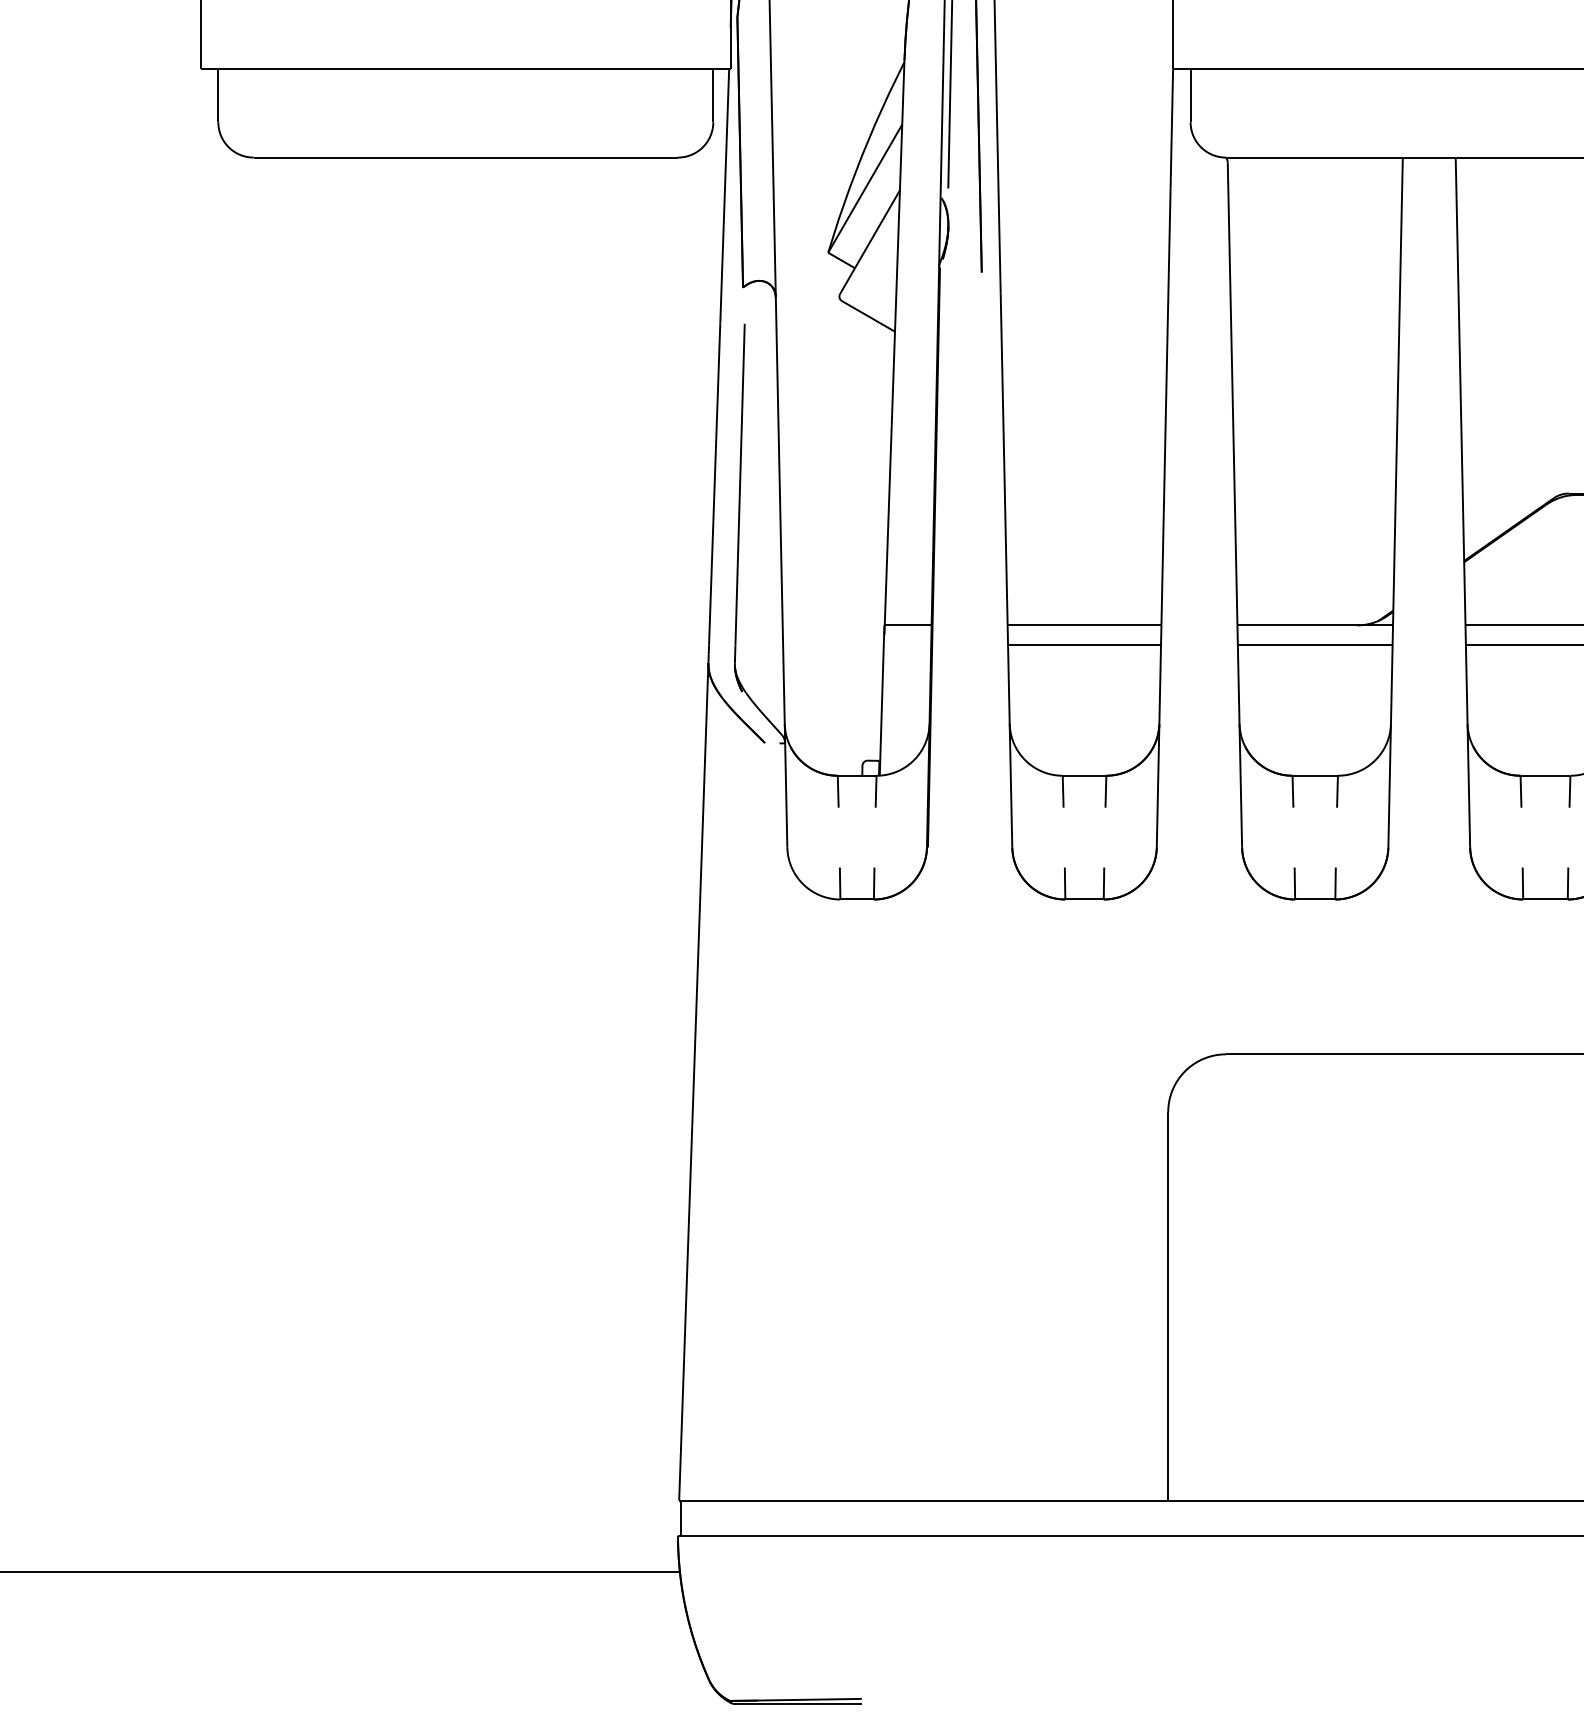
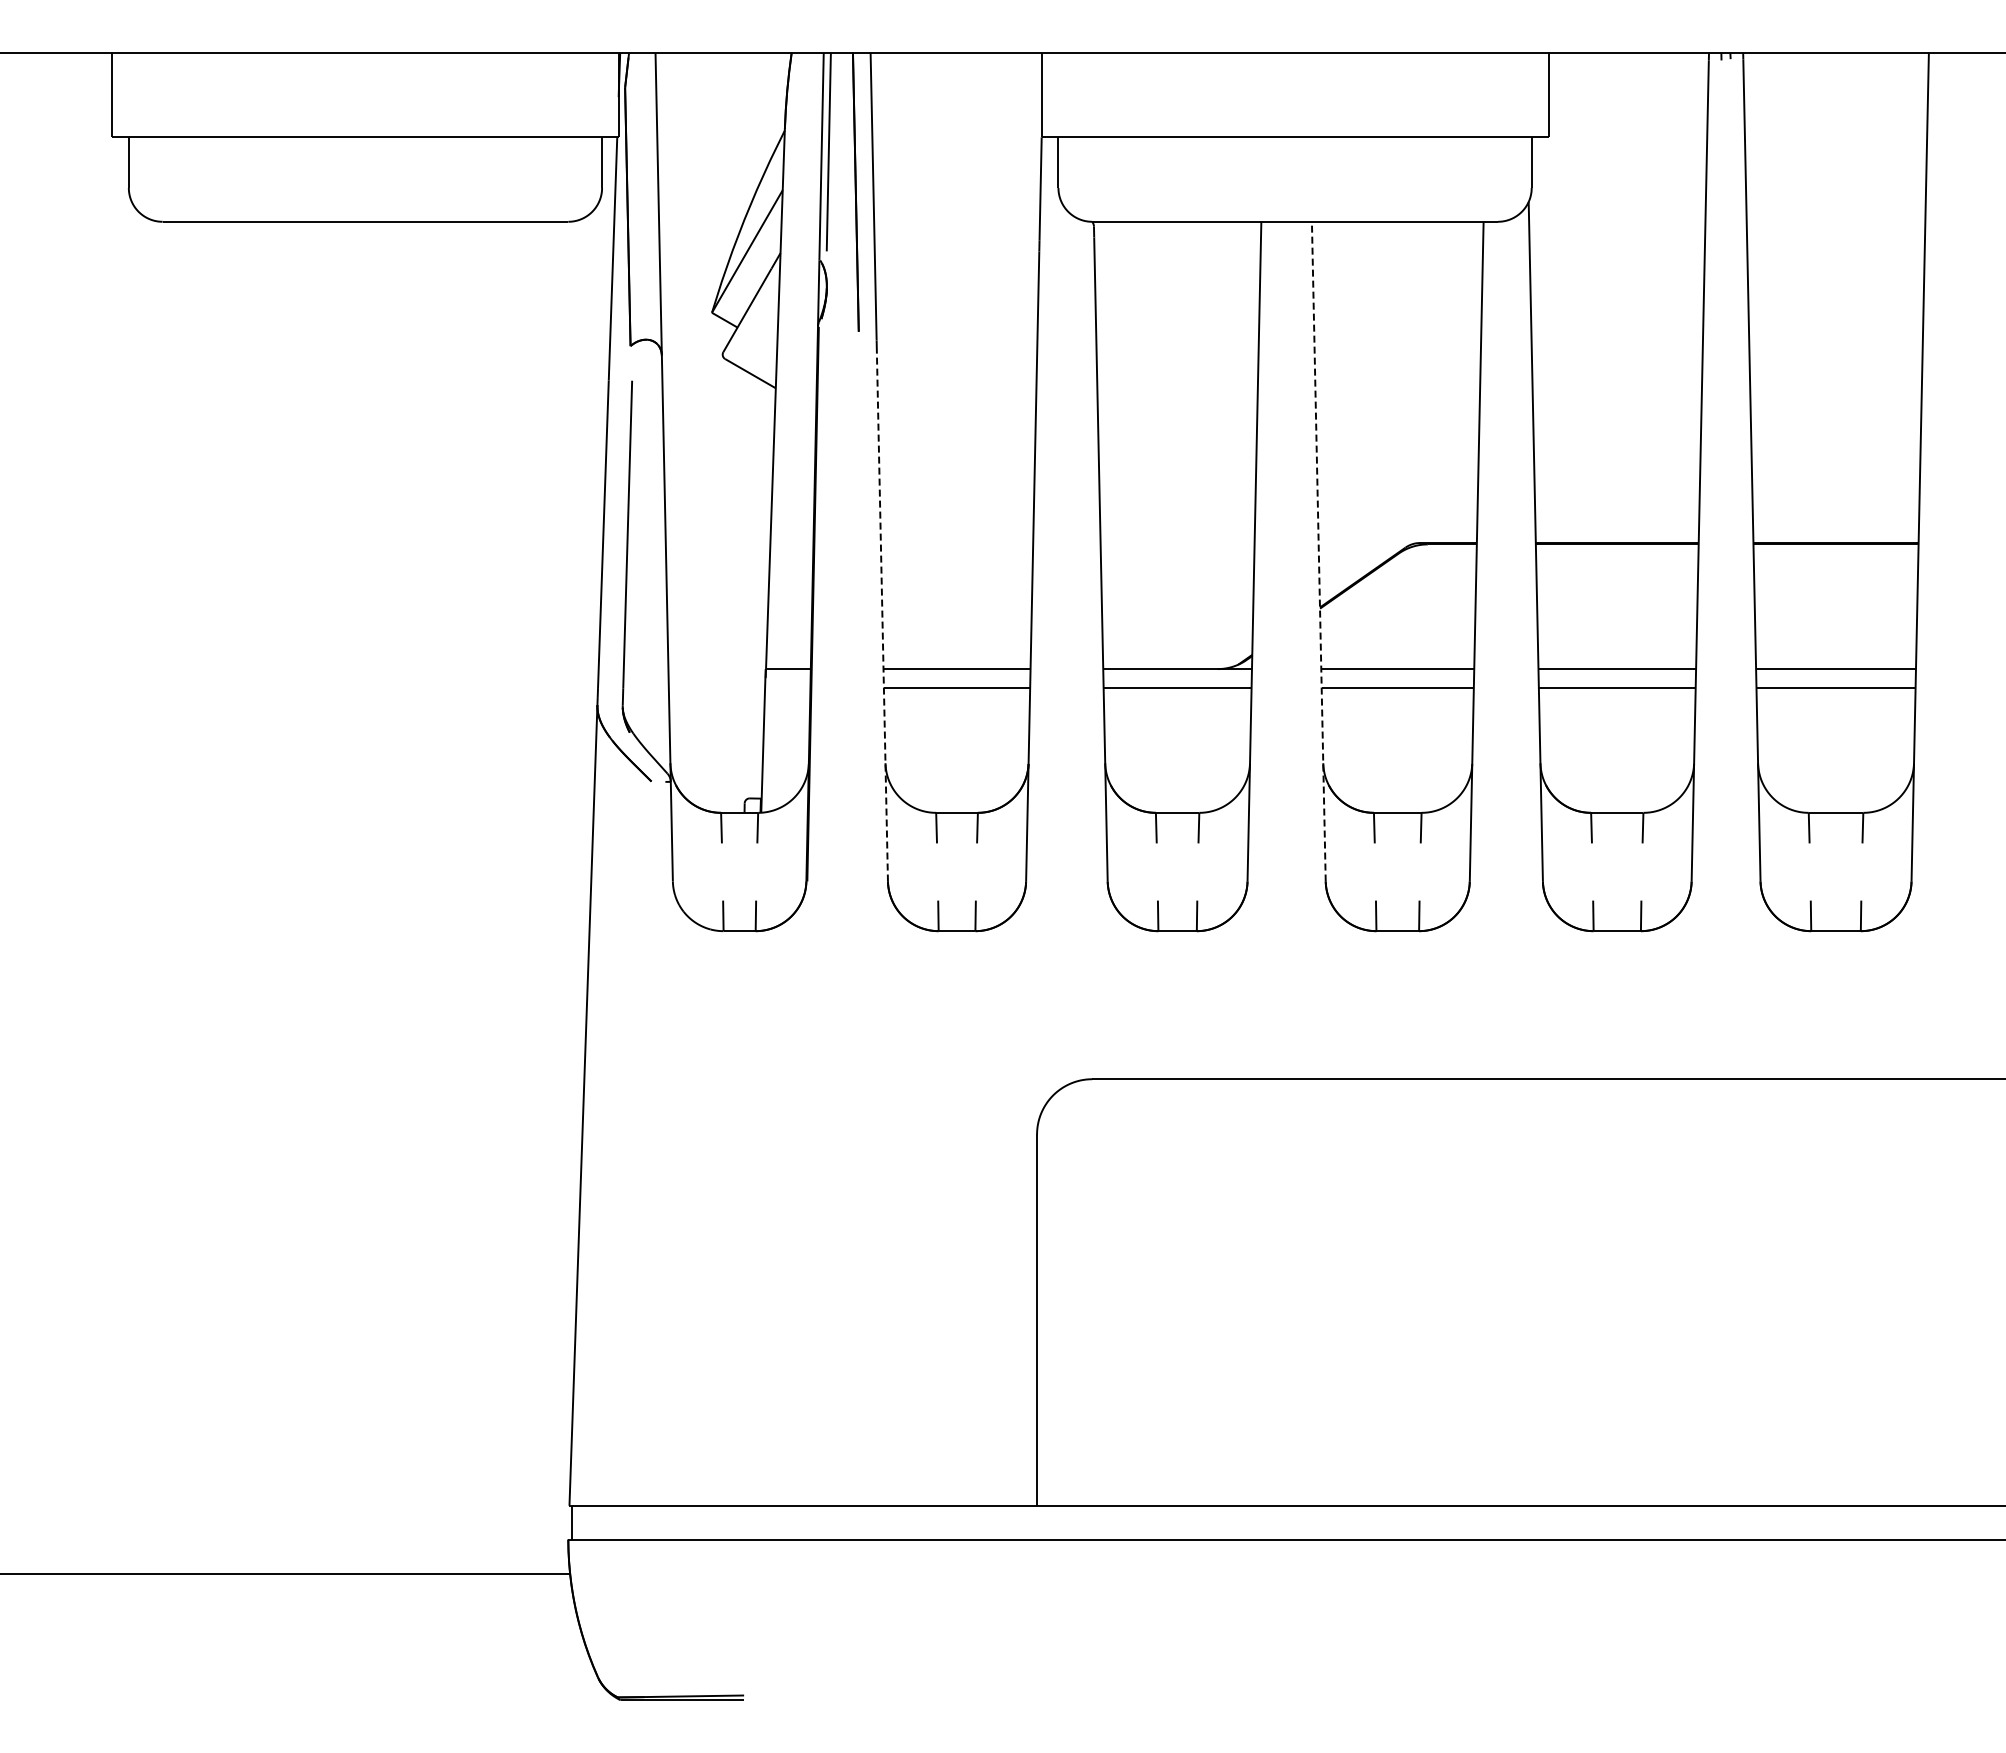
line: (1462, 502) -> (1318, 551), solid -> dashed
line: (1006, 570) -> (882, 616), solid -> dashed

